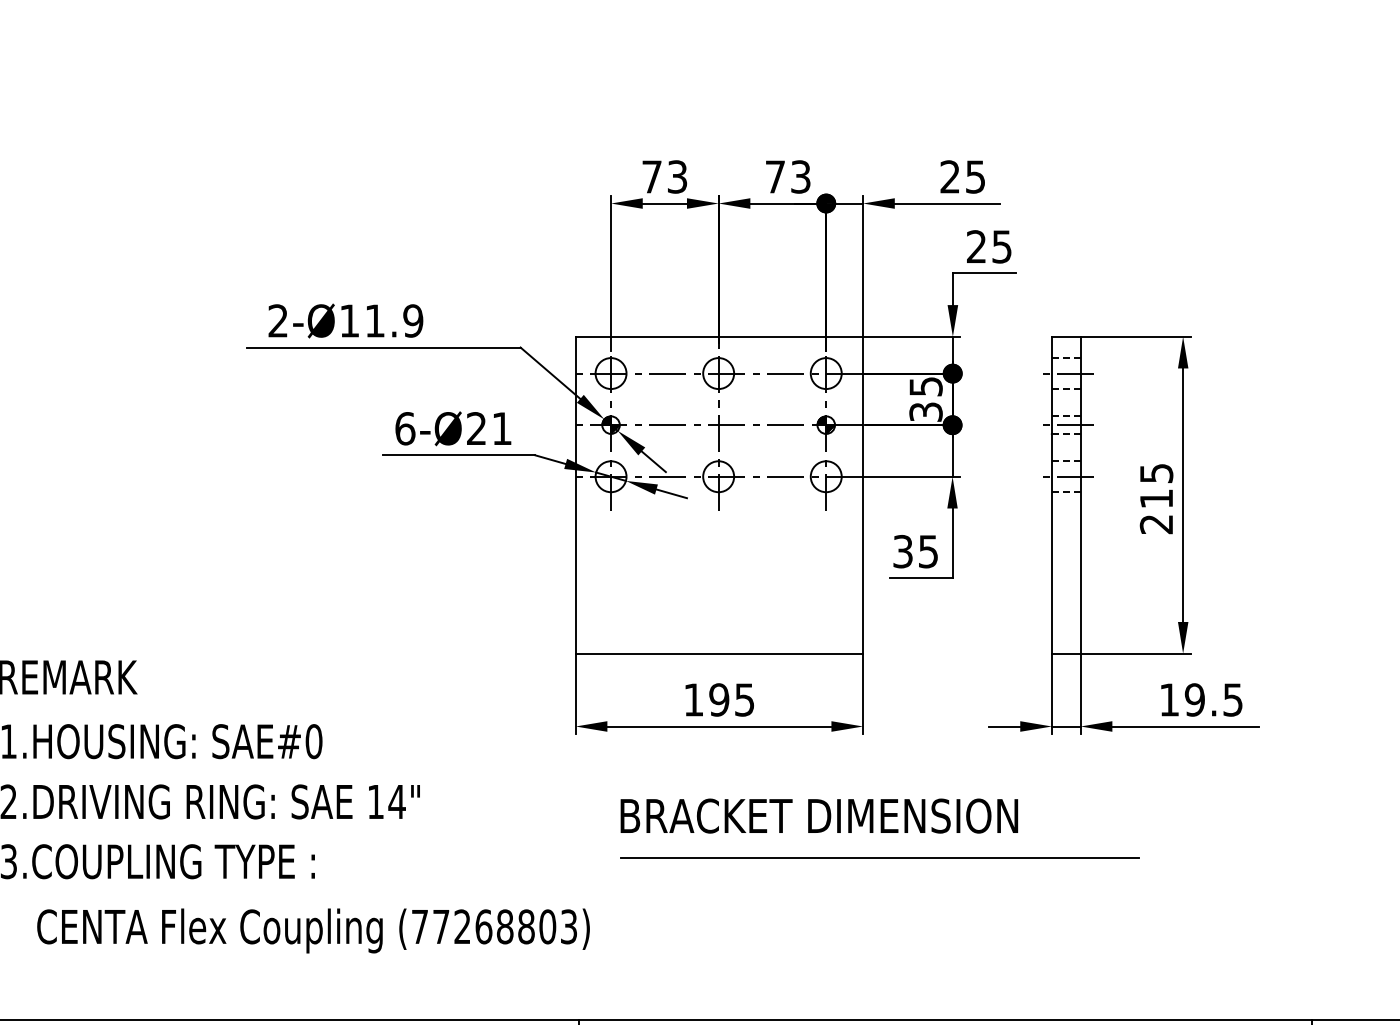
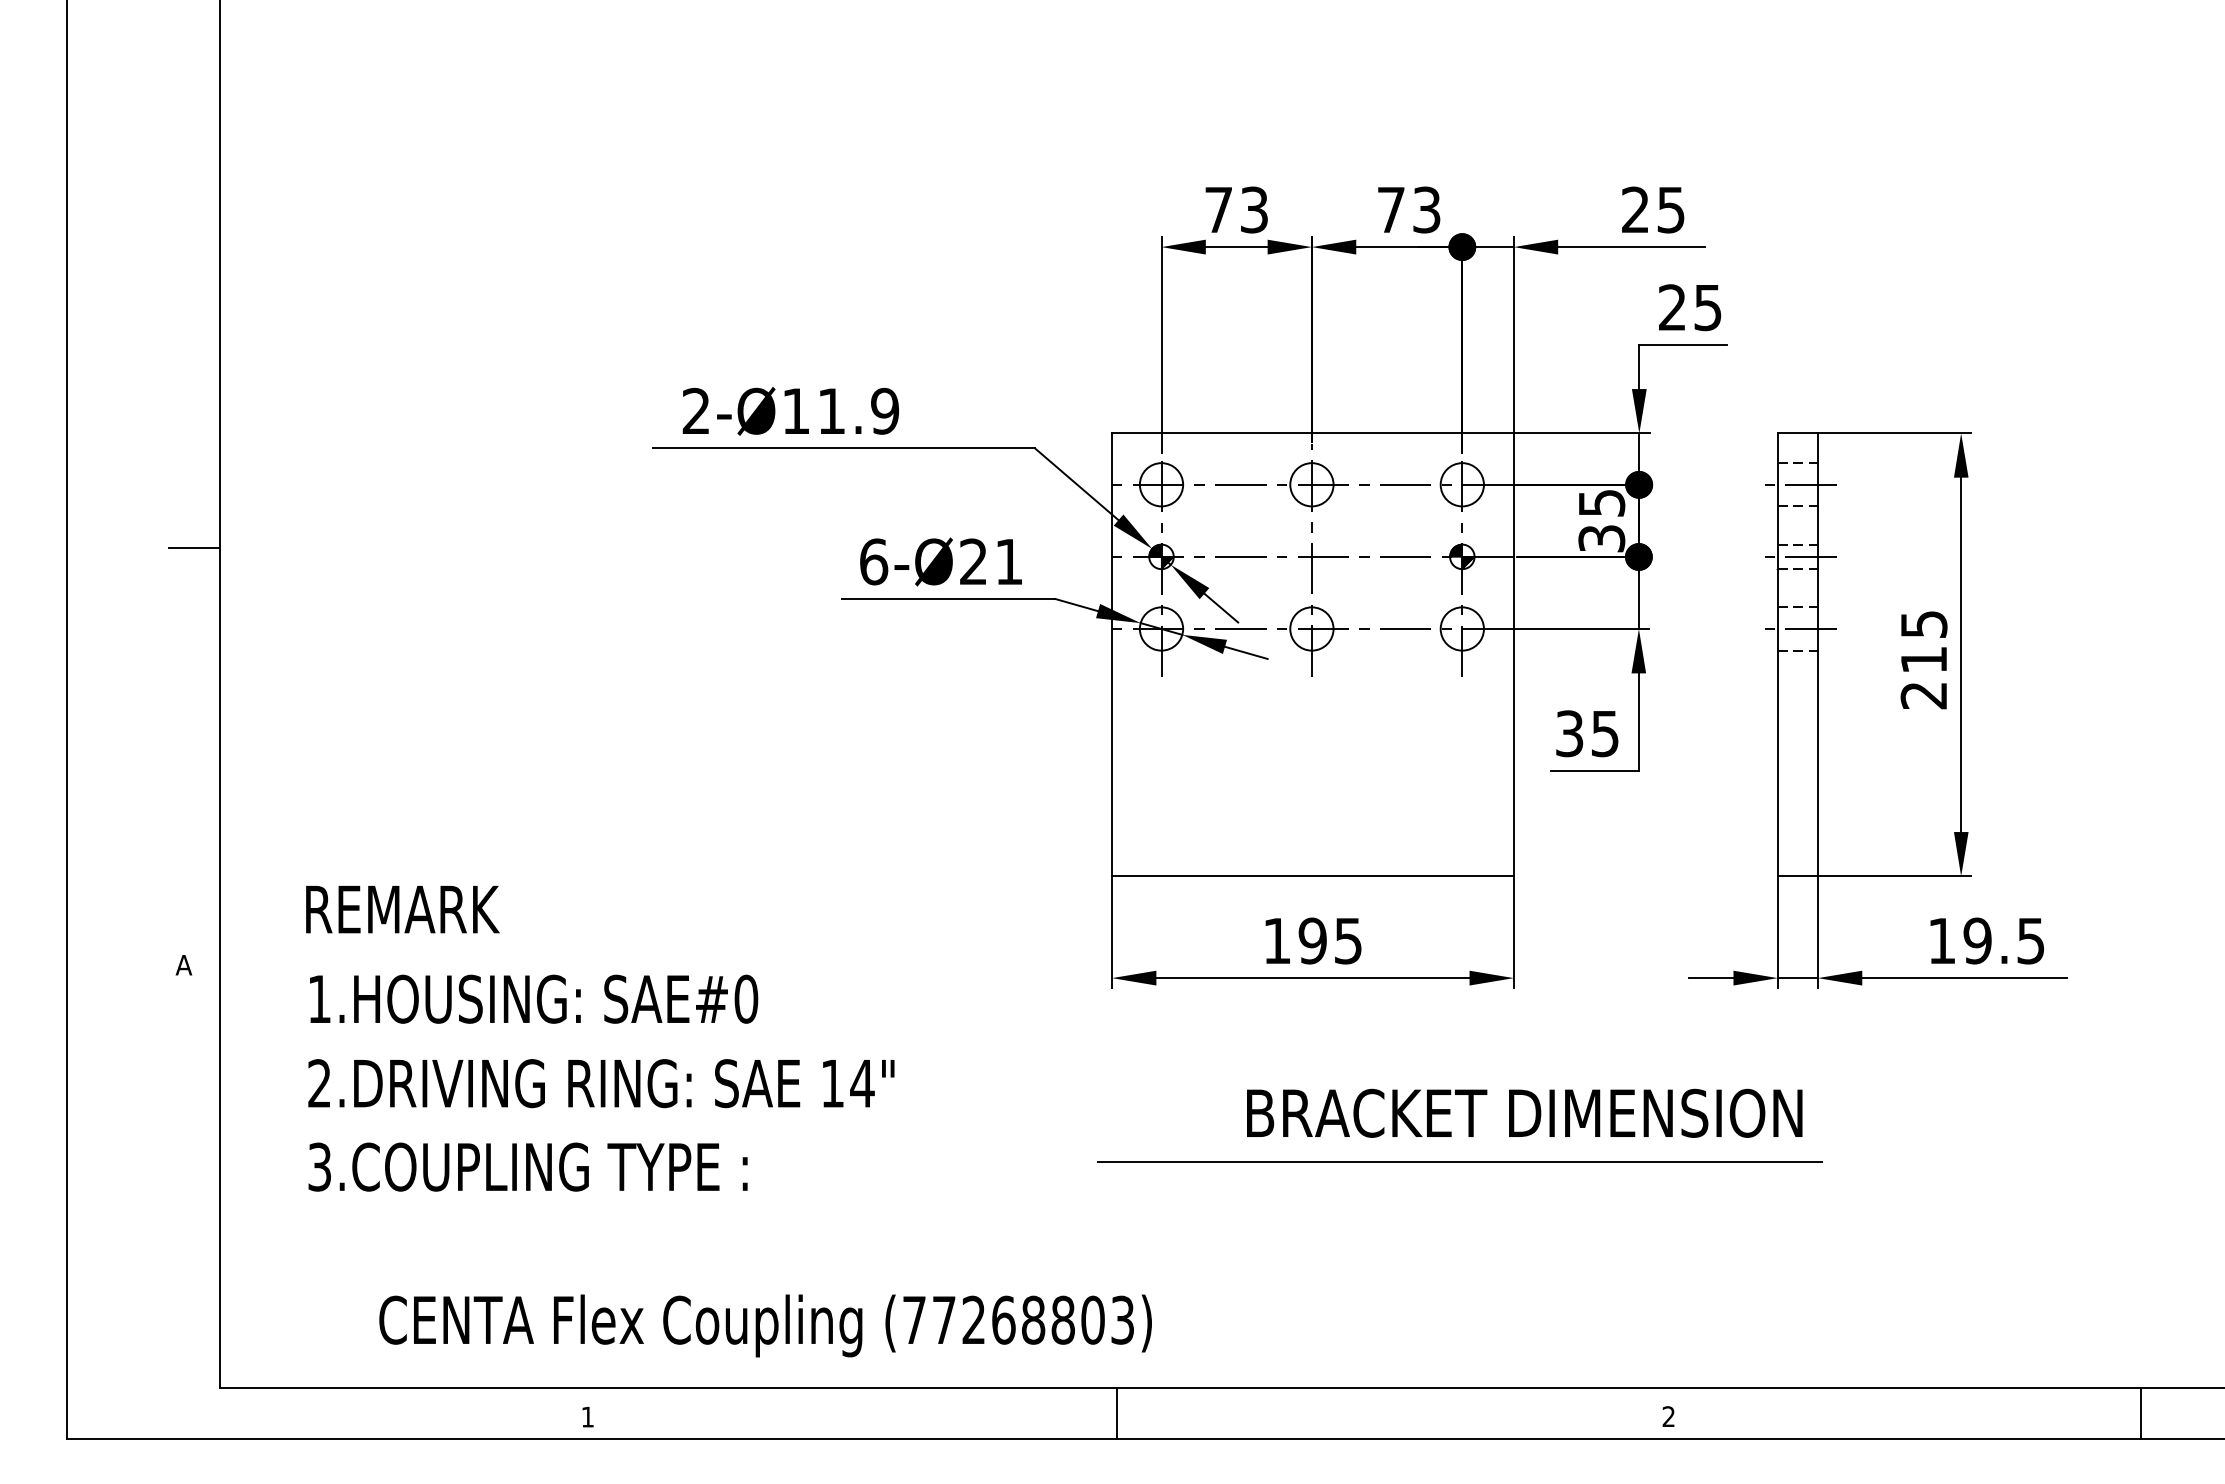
text: (819, 815) -> (1524, 1112), moved
line: (879, 857) -> (1459, 1161), moved
text: (313, 930) -> (765, 1325), moved

